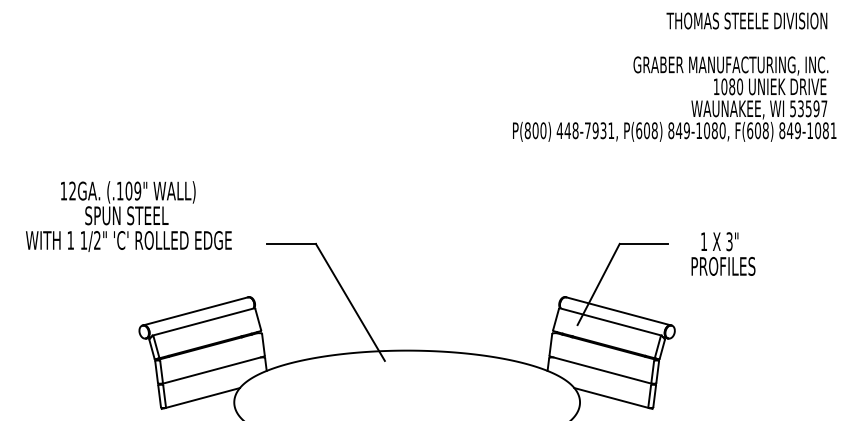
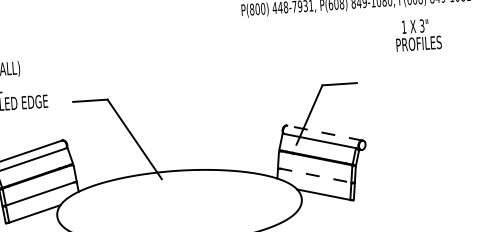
text: (723, 253) -> (418, 34), moved
line: (618, 311) -> (324, 133), solid -> dashed
line: (600, 370) -> (314, 175), solid -> dashed

